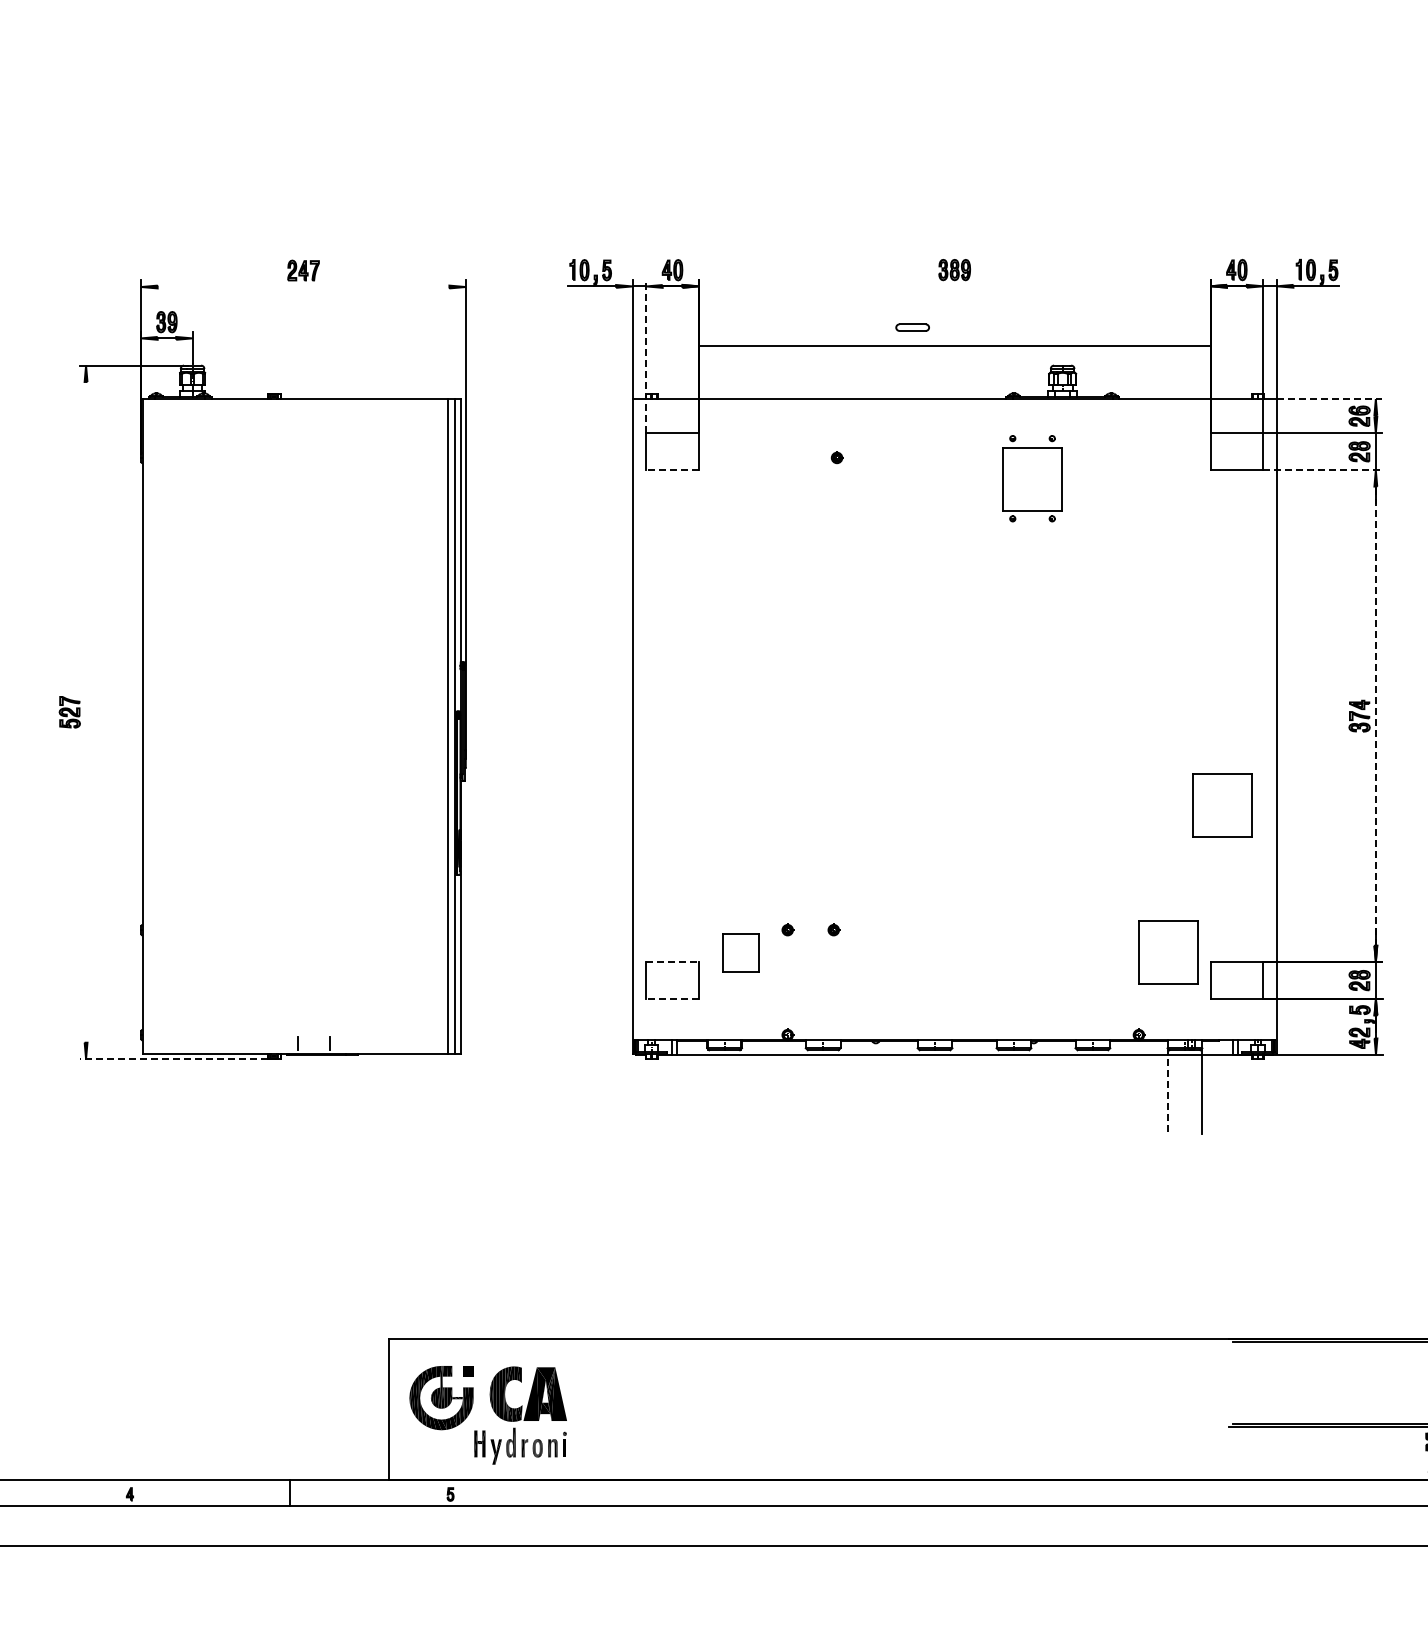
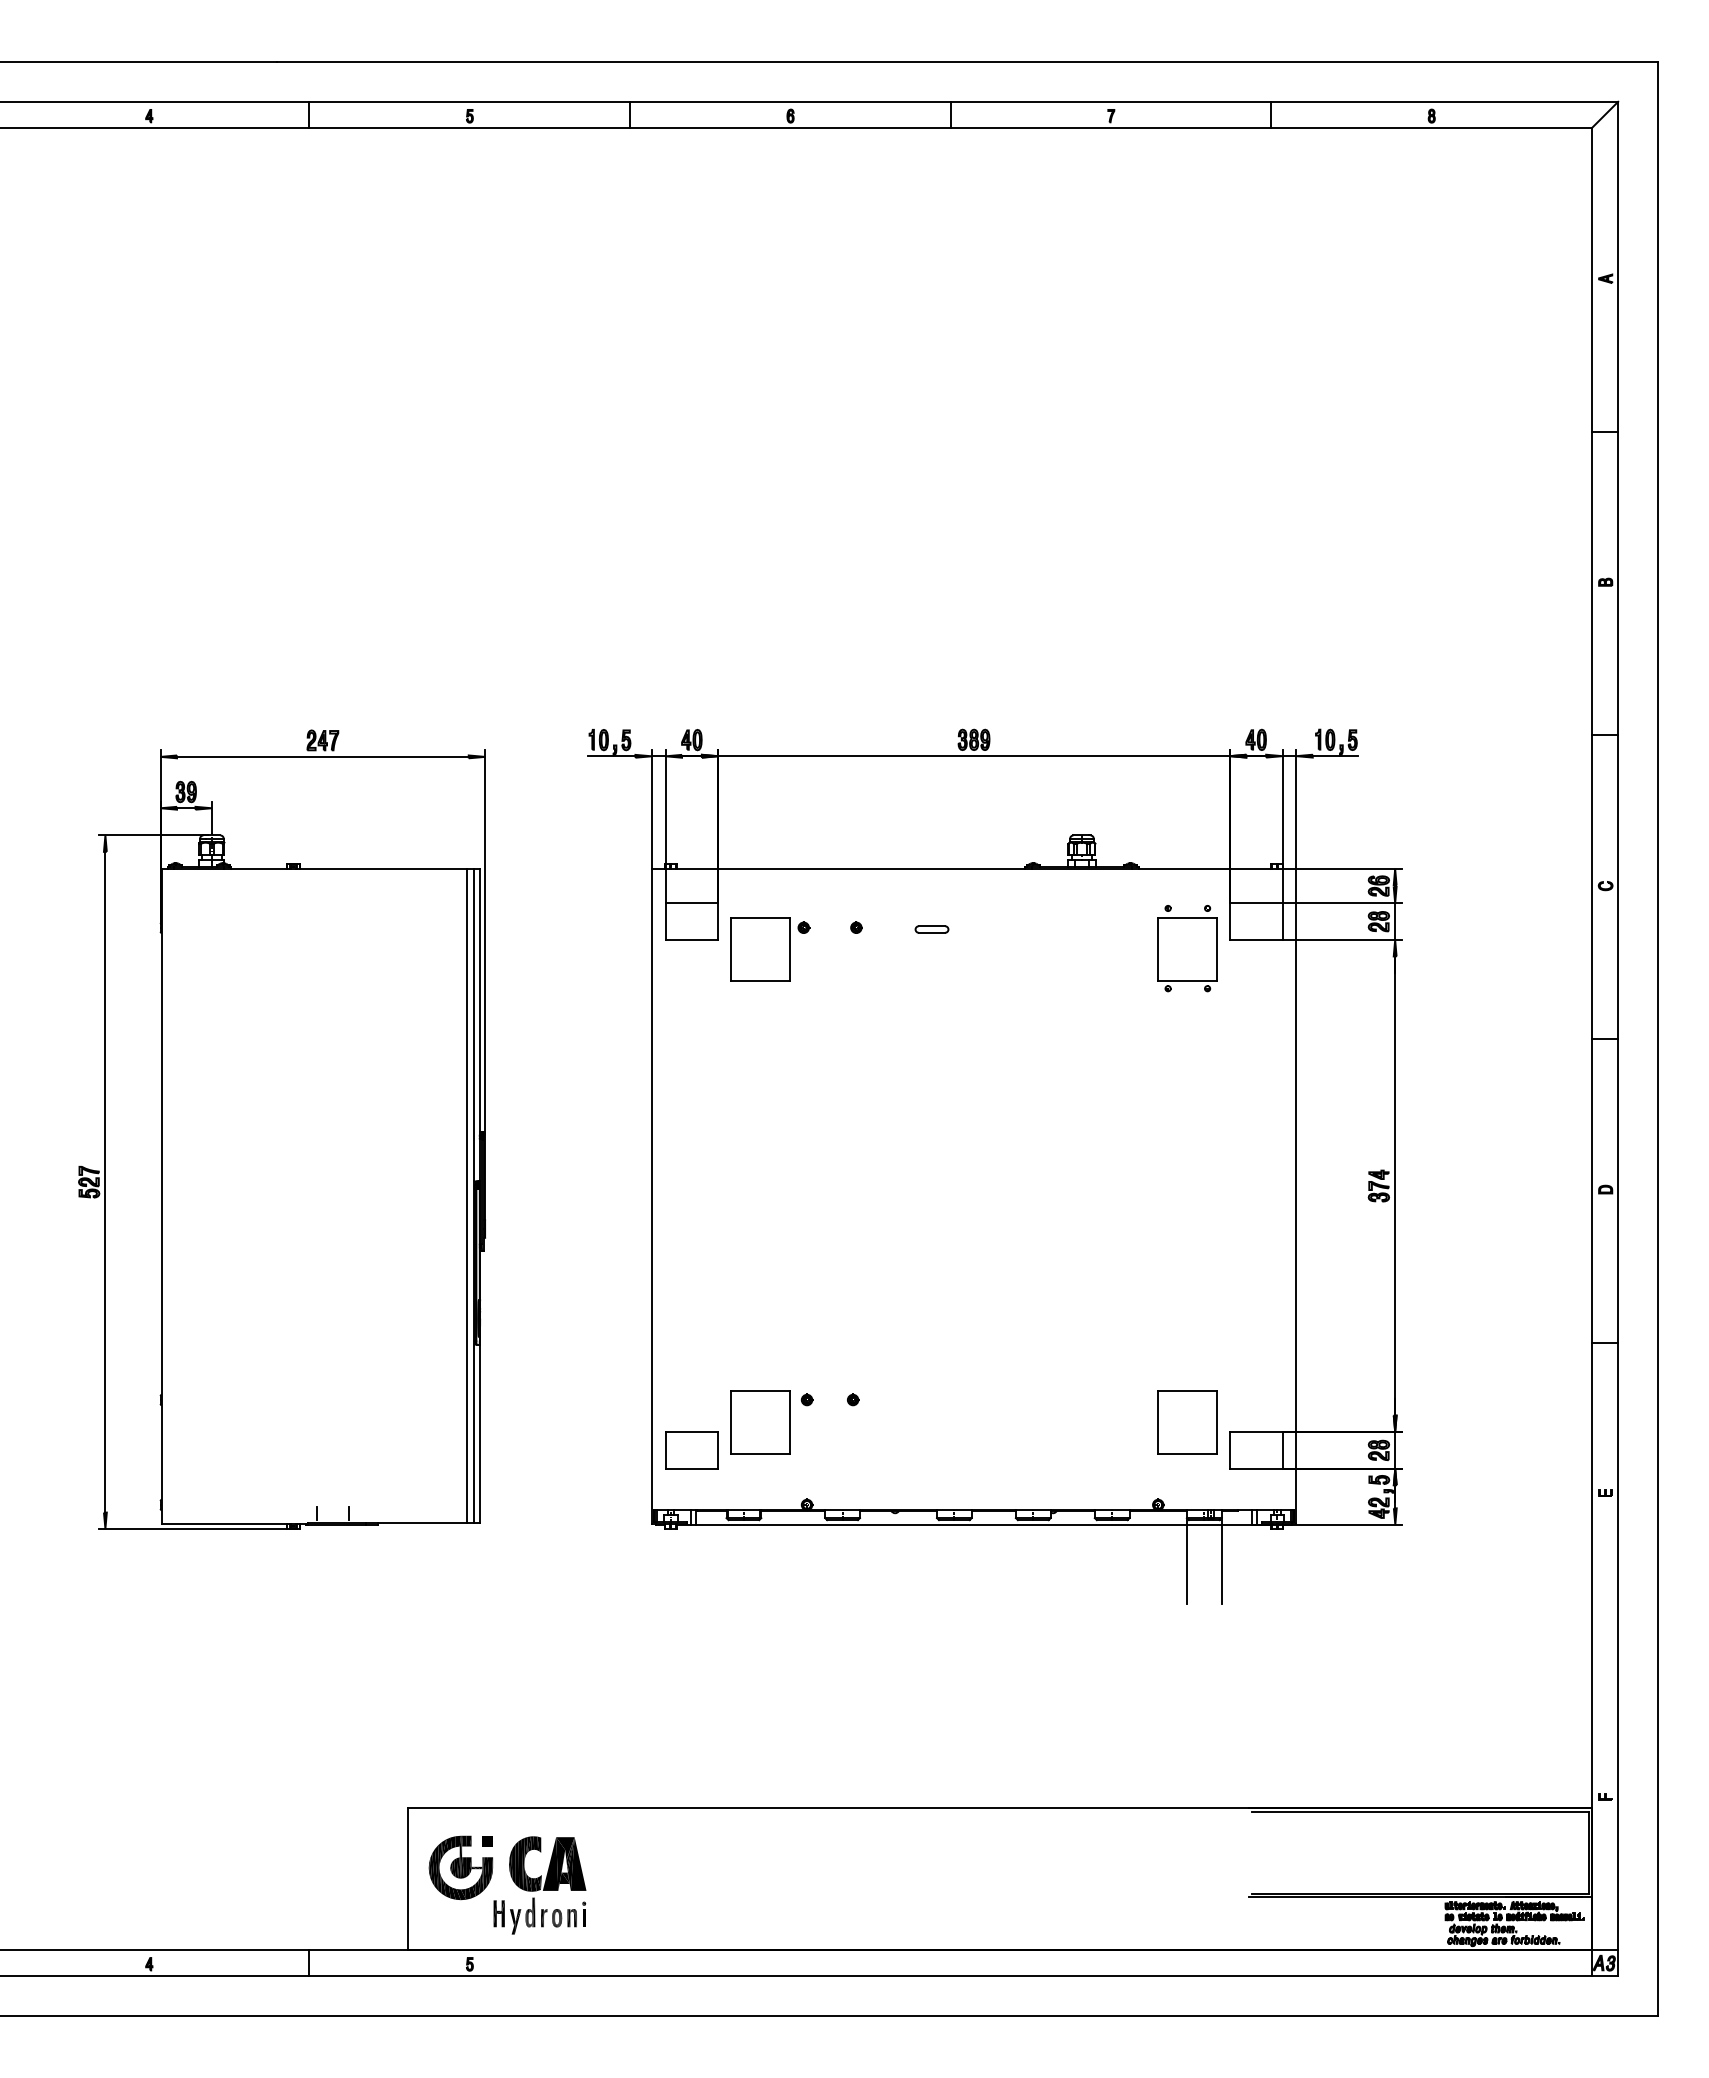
line: (303, 286) -> (322, 756), added
part: (912, 327) -> (931, 929), moved
line: (954, 346) -> (973, 756), moved
line: (646, 356) -> (665, 826), dashed -> solid
line: (1330, 399) -> (1349, 869), dashed -> solid
line: (672, 470) -> (691, 940), dashed -> solid
line: (1323, 470) -> (1342, 940), dashed -> solid
part: (1032, 478) -> (1187, 948), moved
part: (751, 479) -> (770, 949), added
line: (86, 711) -> (105, 1181), added
line: (1376, 716) -> (1395, 1186), dashed -> solid
part: (1222, 805) -> (1241, 1275), removed
part: (741, 952) -> (760, 1422), size x1.67
line: (673, 962) -> (692, 1432), dashed -> solid
line: (672, 998) -> (691, 1468), dashed -> solid
line: (173, 1058) -> (192, 1528), dashed -> solid
line: (1167, 1091) -> (1186, 1561), dashed -> solid

